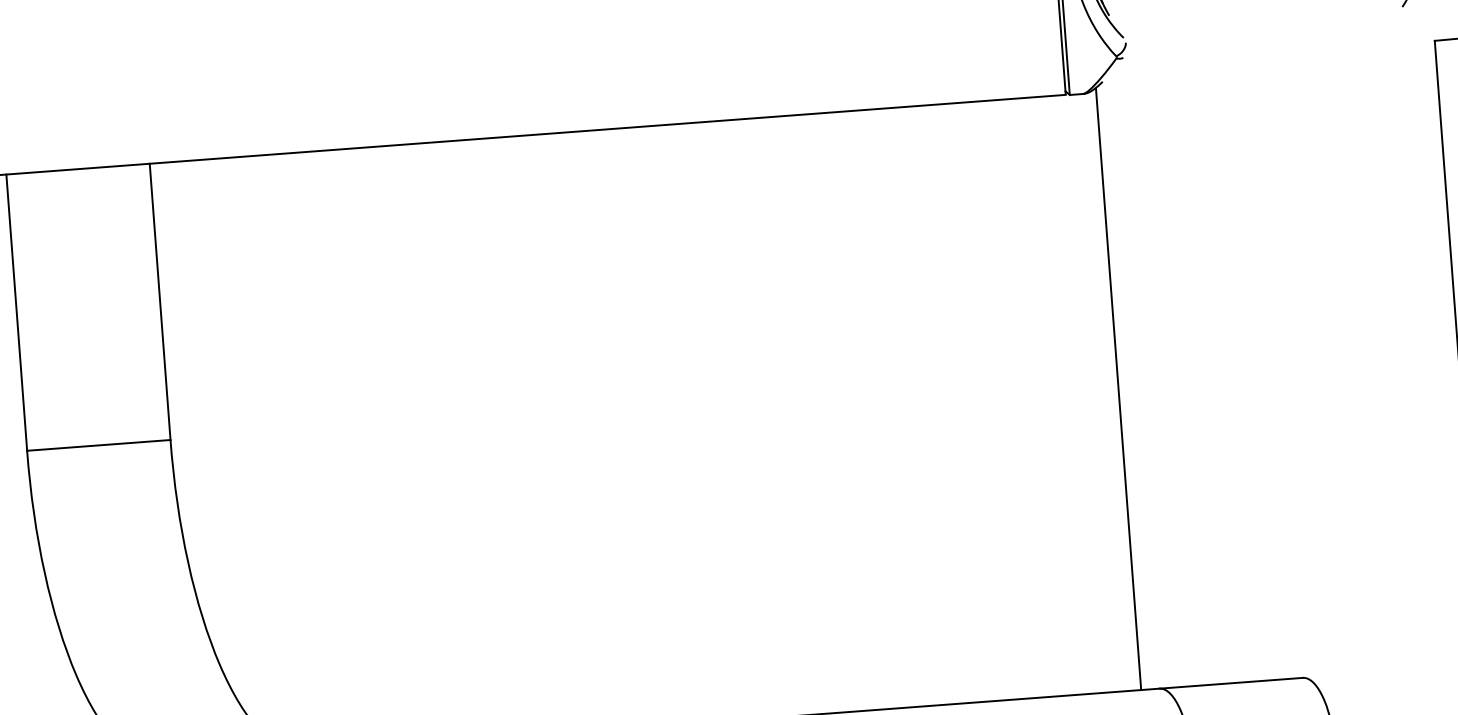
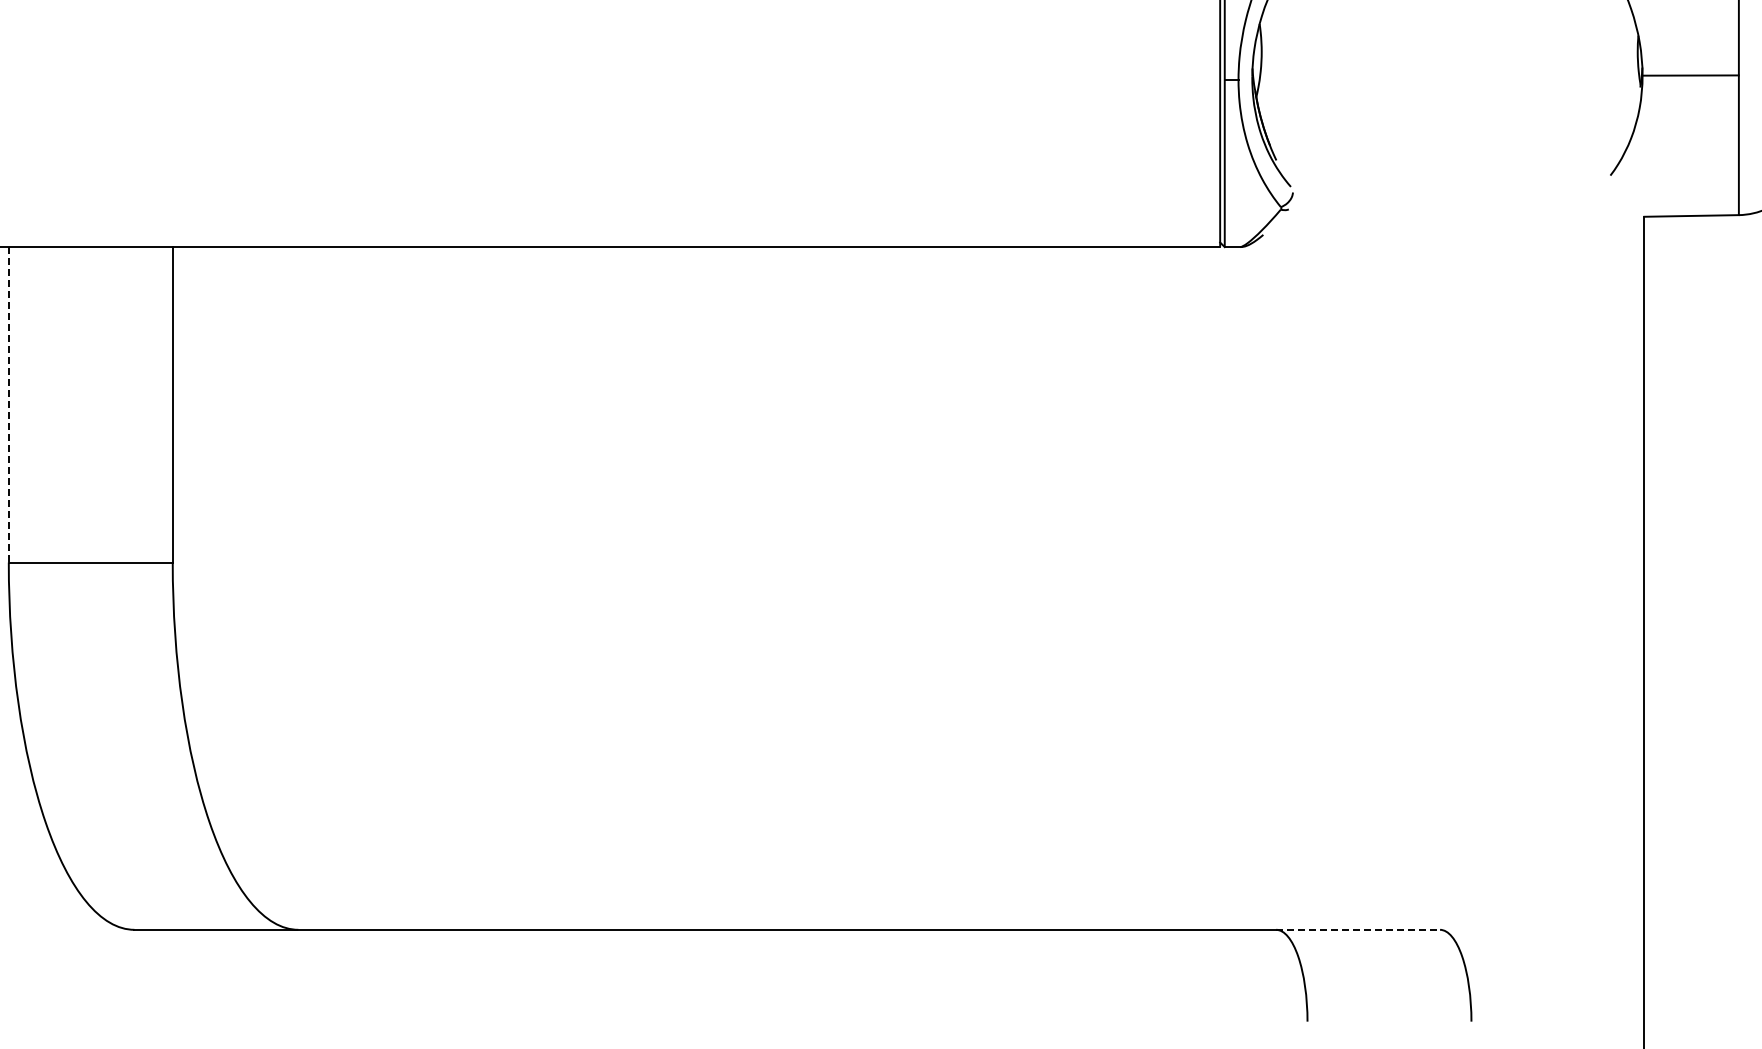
line: (16, 312) -> (8, 404), solid -> dashed
line: (1118, 388) -> (1255, 585), removed
line: (1231, 682) -> (1358, 929), solid -> dashed

